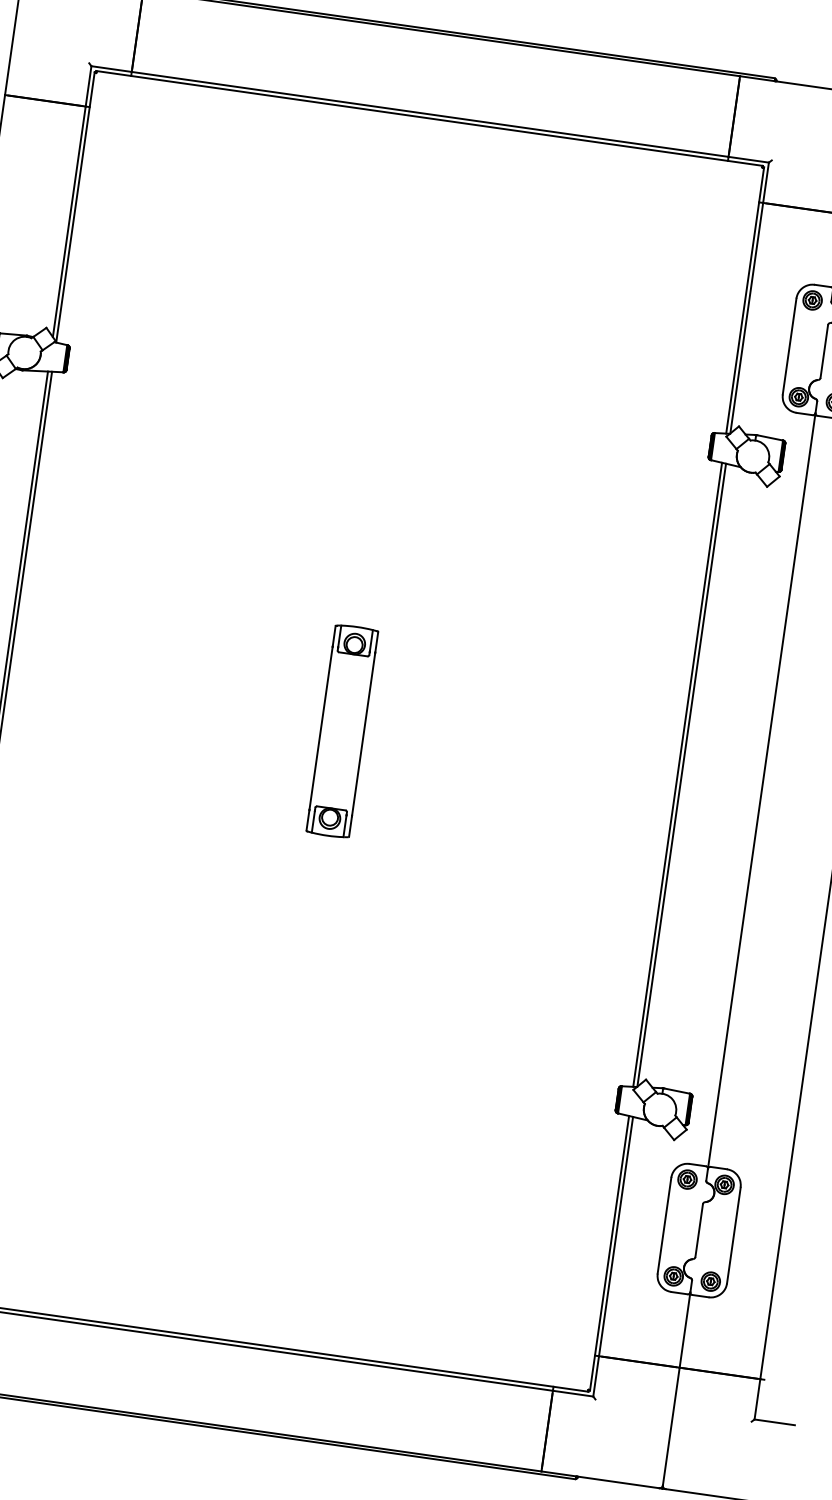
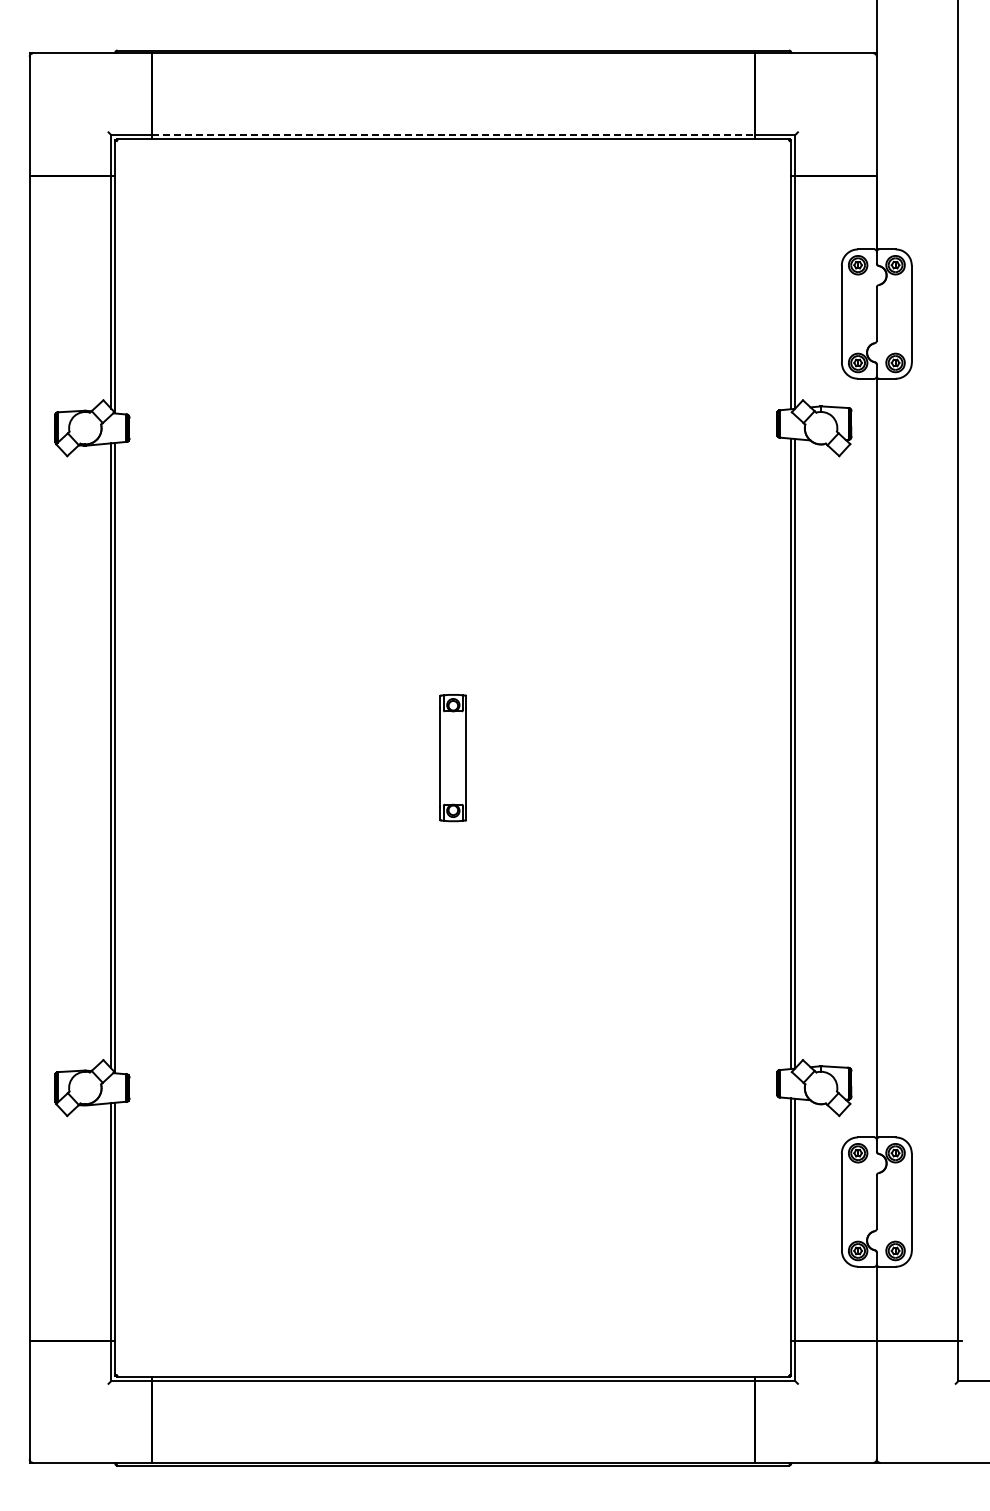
line: (430, 114) -> (453, 134), solid -> dashed
part: (342, 730) -> (453, 757), size x0.6

